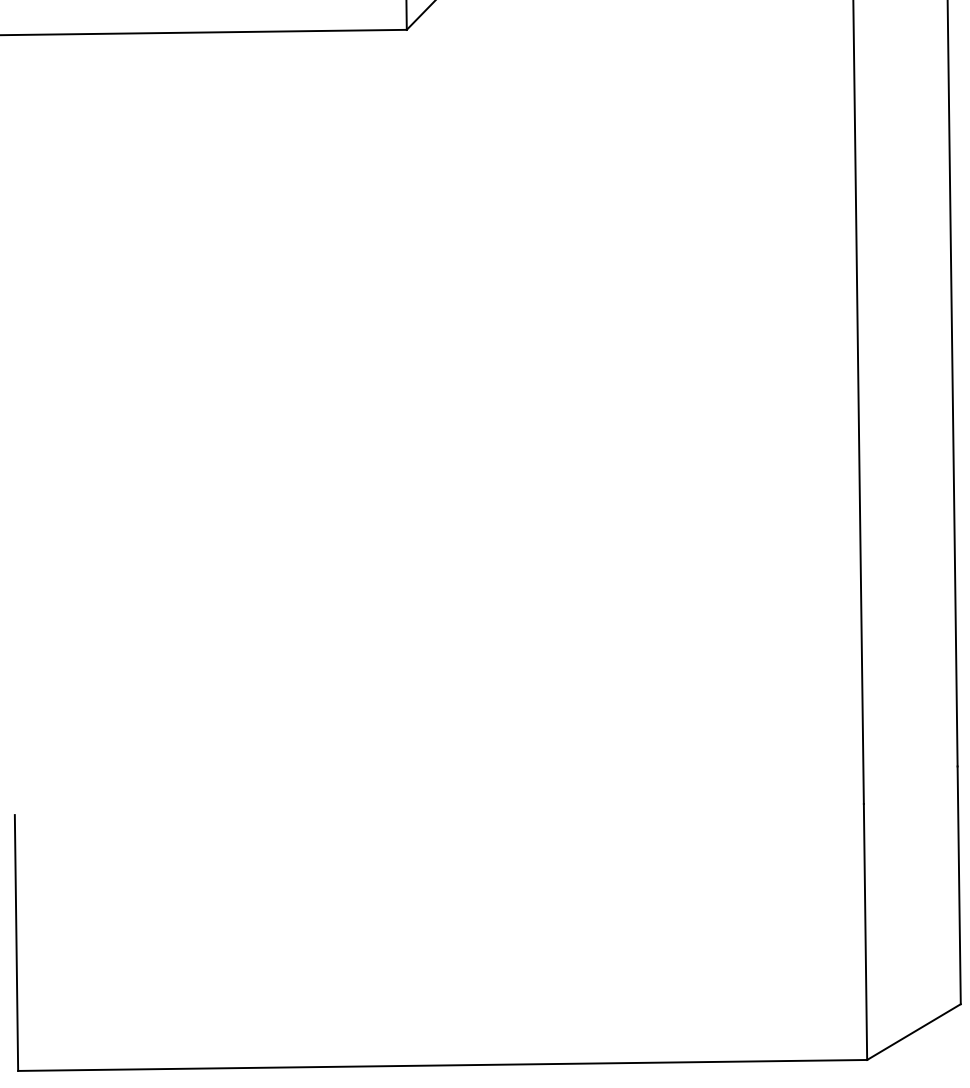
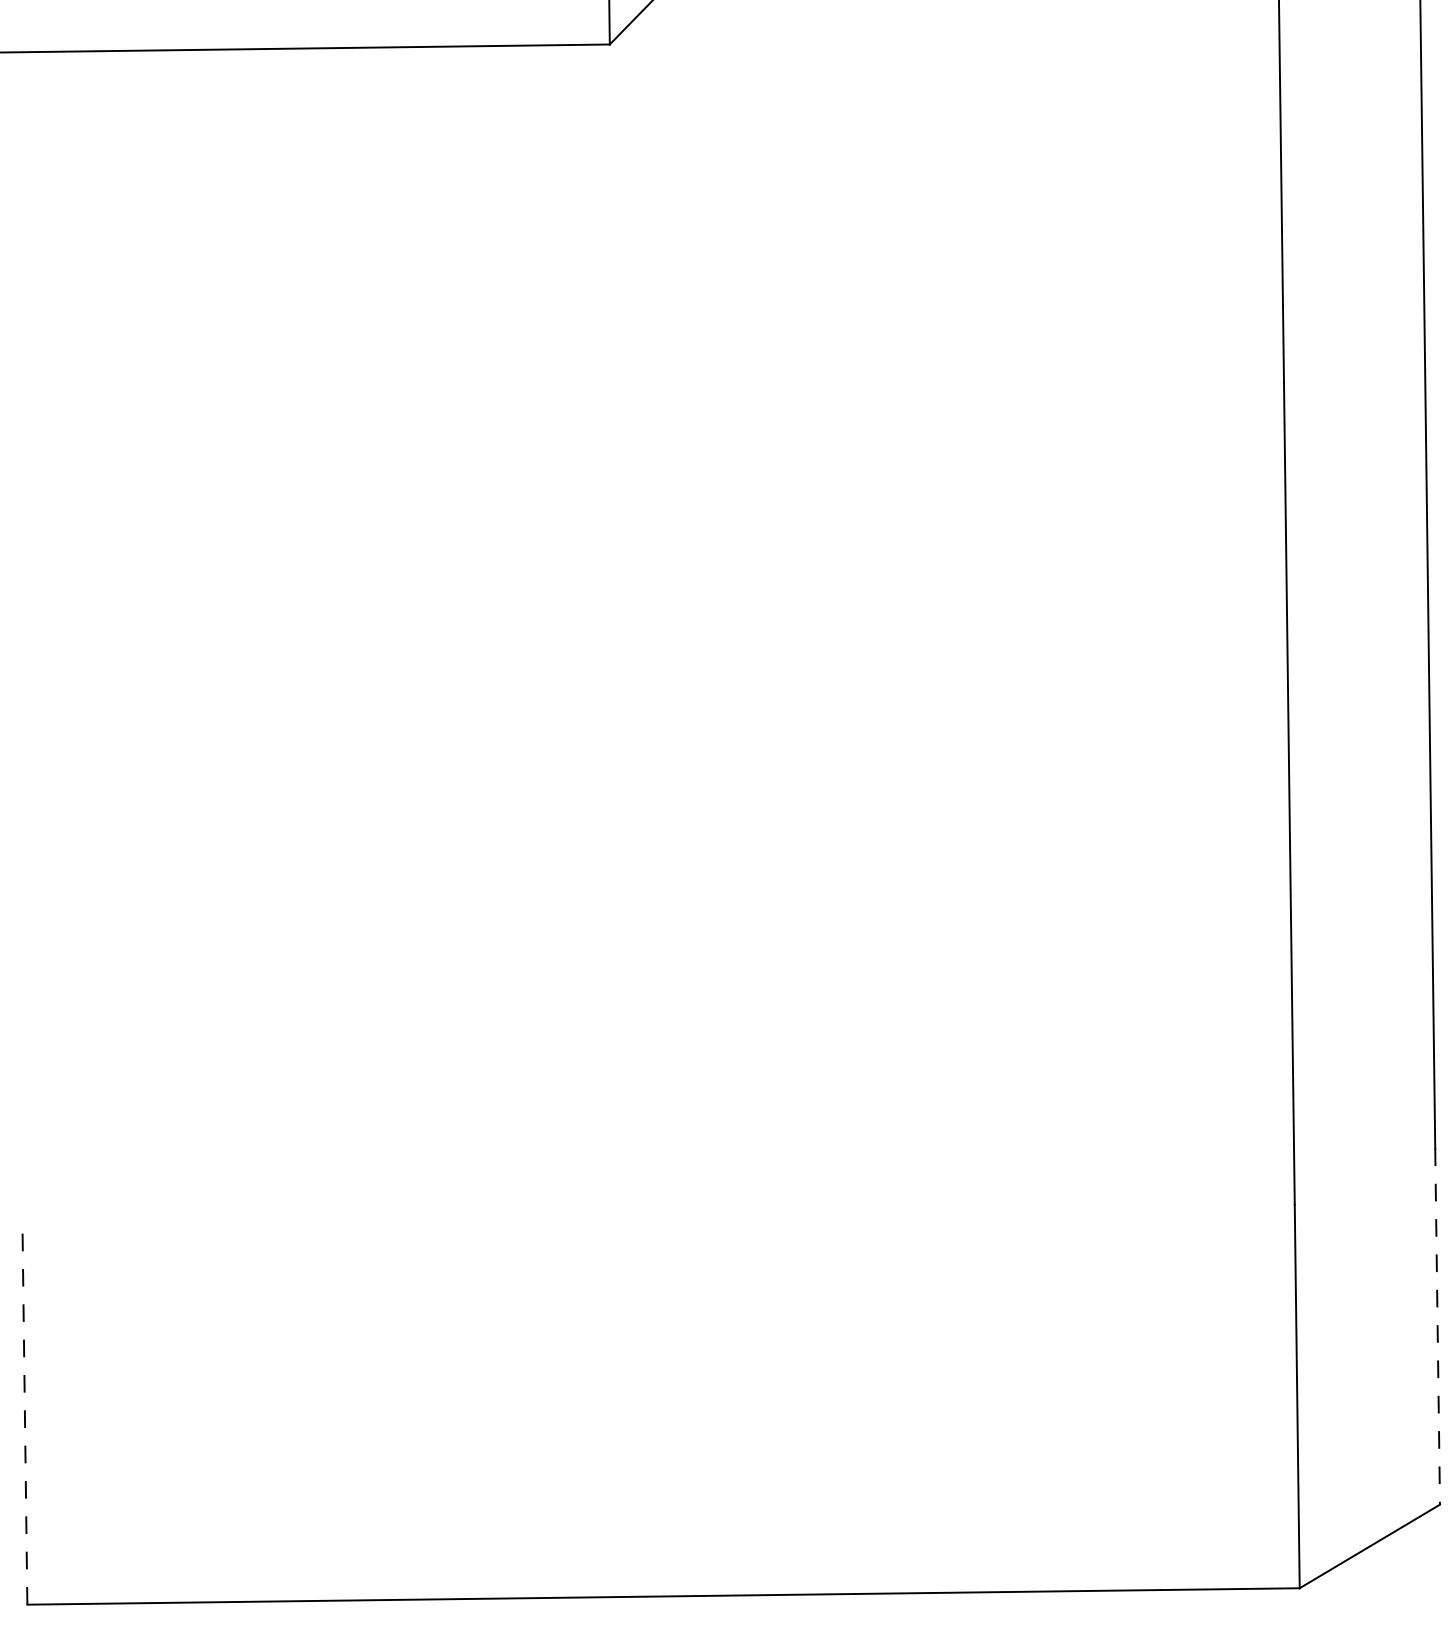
line: (959, 885) -> (1438, 1326), solid -> dashed
line: (16, 943) -> (24, 1413), solid -> dashed

